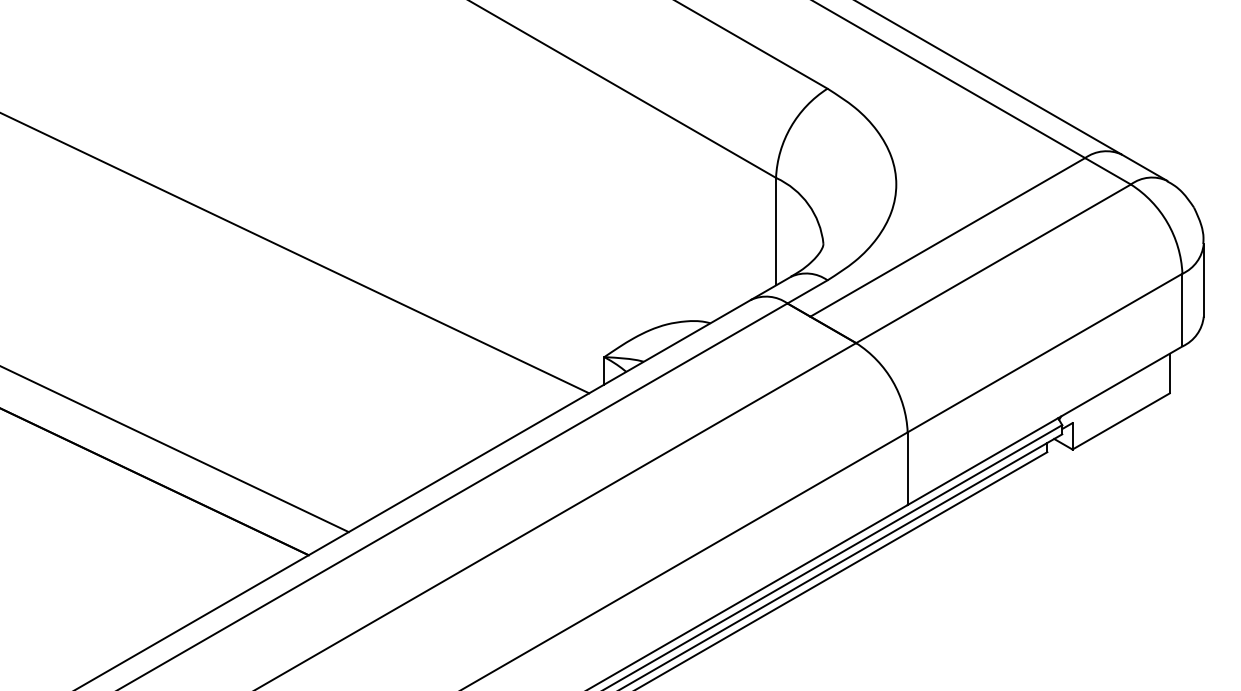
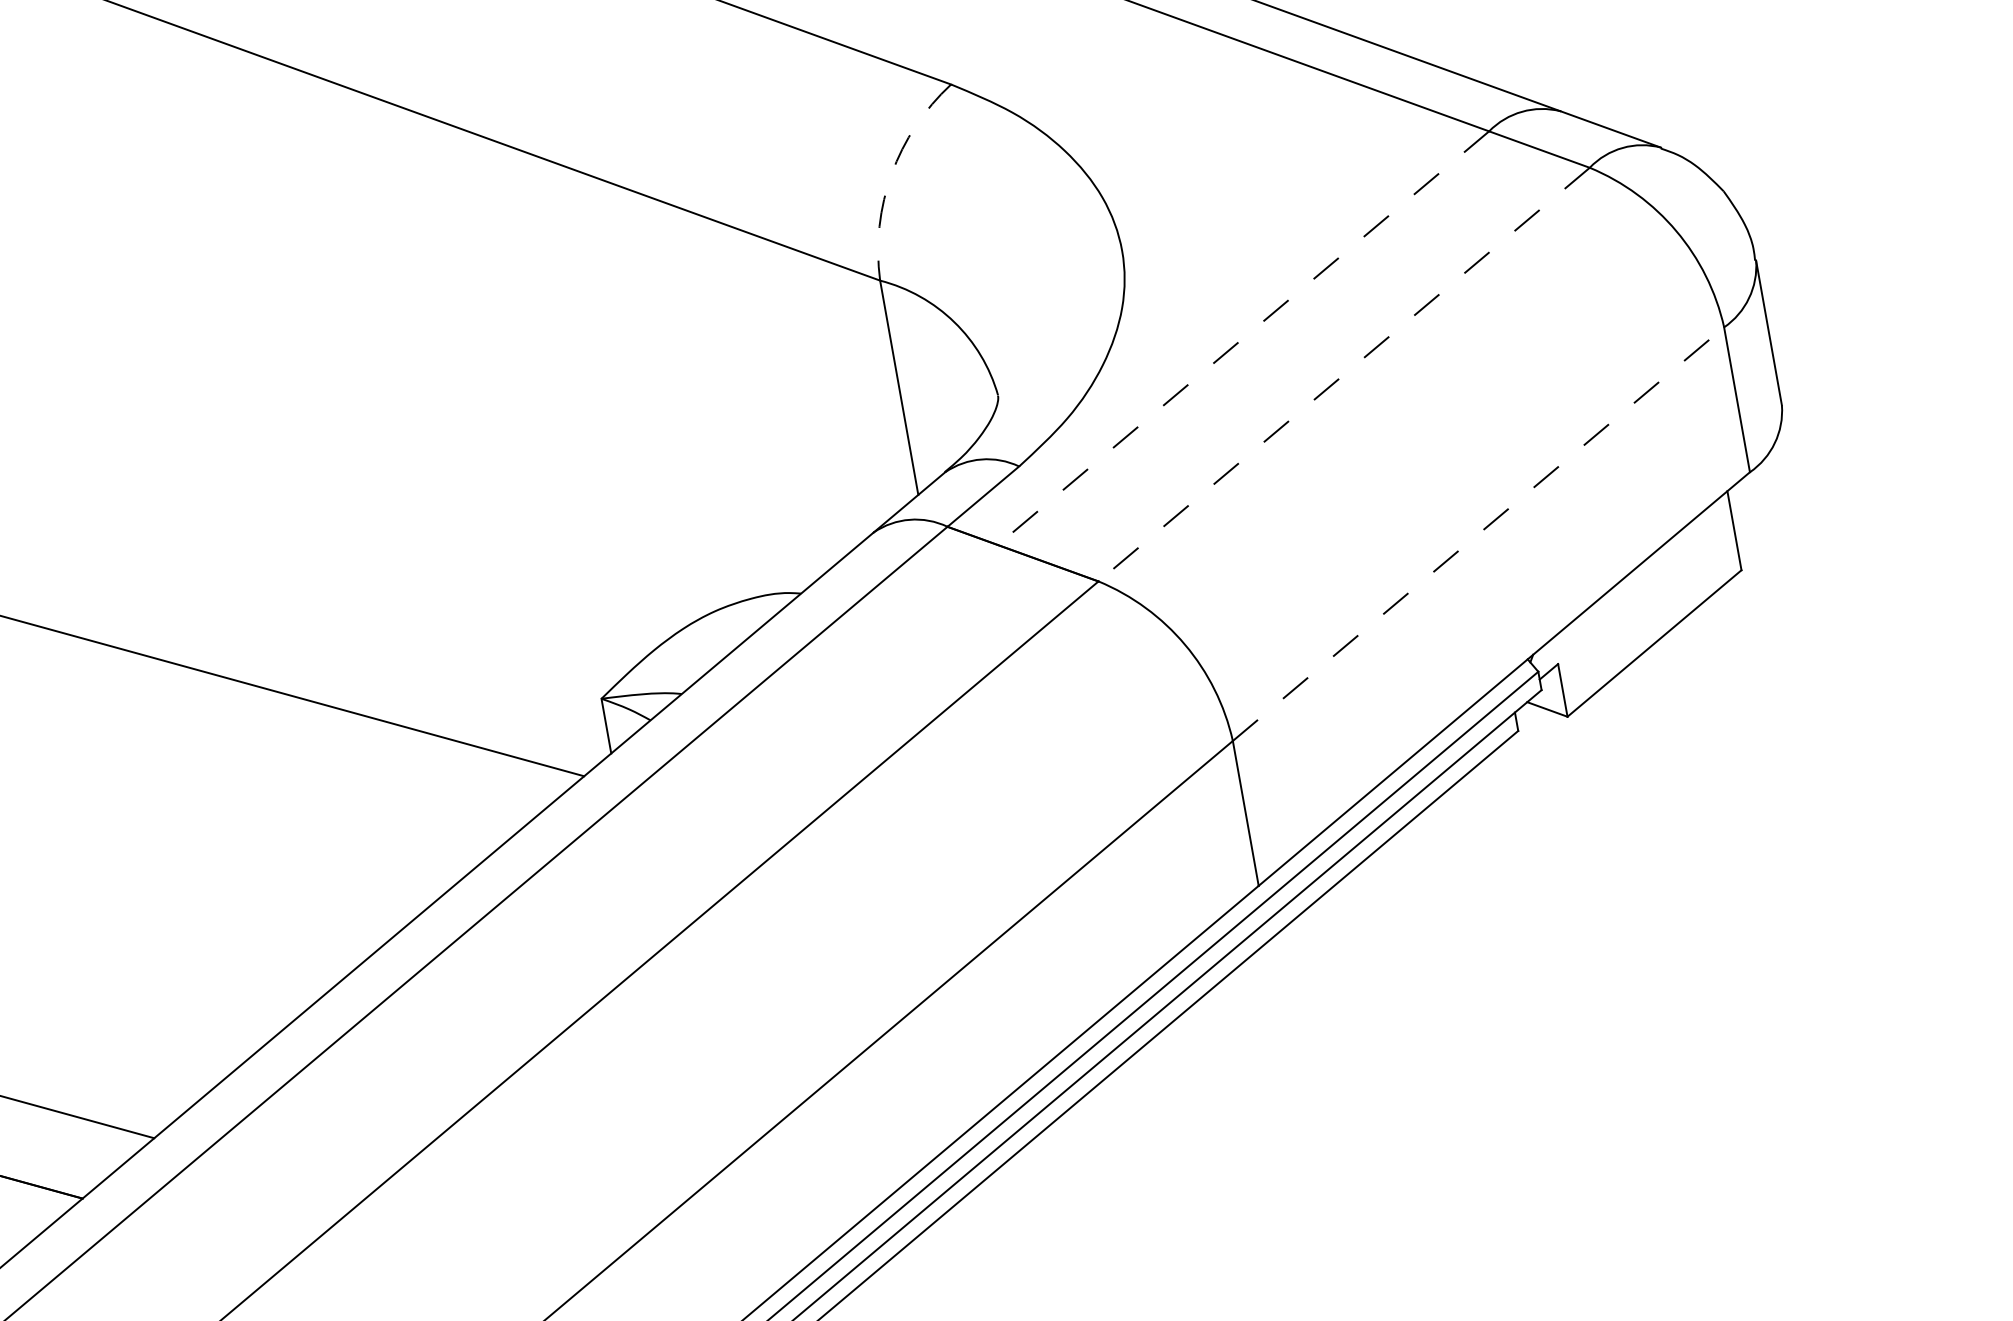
arc: (790, 127) -> (891, 174), solid -> dashed
line: (947, 237) -> (1243, 338), solid -> dashed
line: (993, 263) -> (1343, 373), solid -> dashed
line: (1045, 353) -> (1479, 534), solid -> dashed

